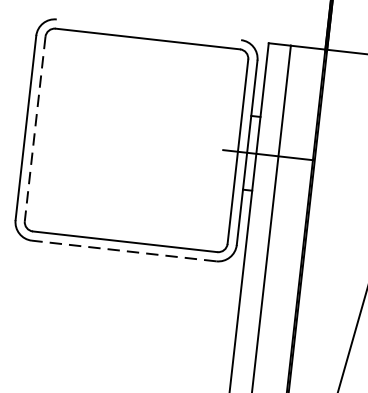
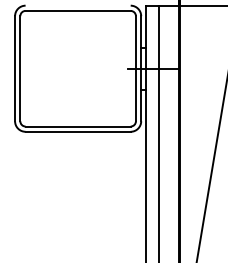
line: (35, 128) -> (20, 68), dashed -> solid
line: (124, 250) -> (78, 131), dashed -> solid

